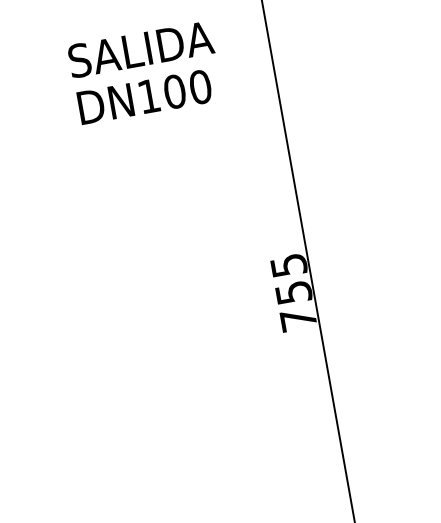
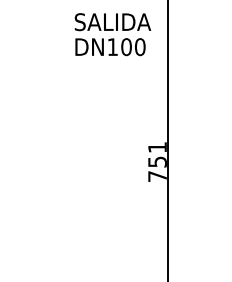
text: (144, 72) -> (112, 34), moved
text: (288, 265) -> (157, 147), 755 -> 751

